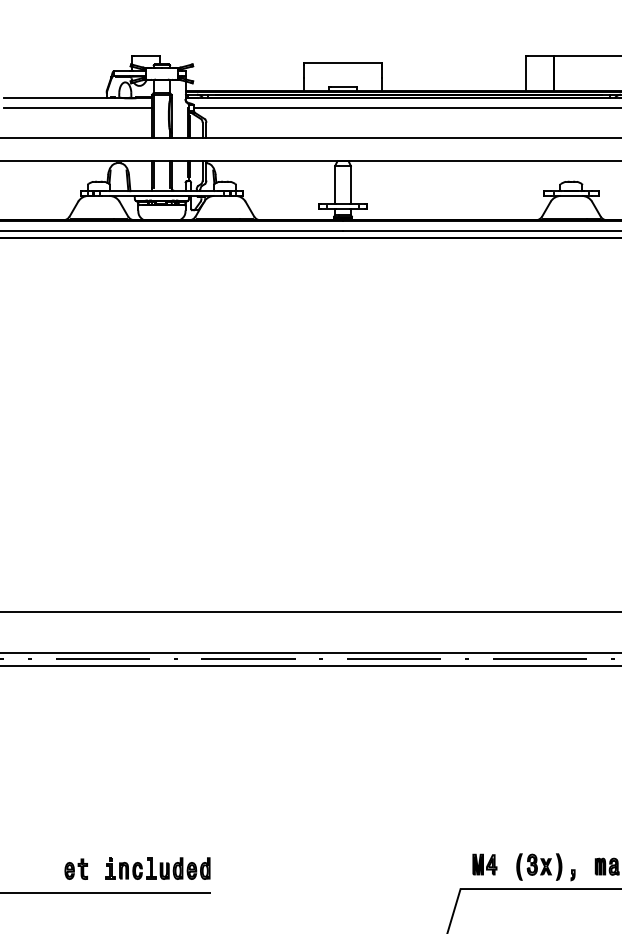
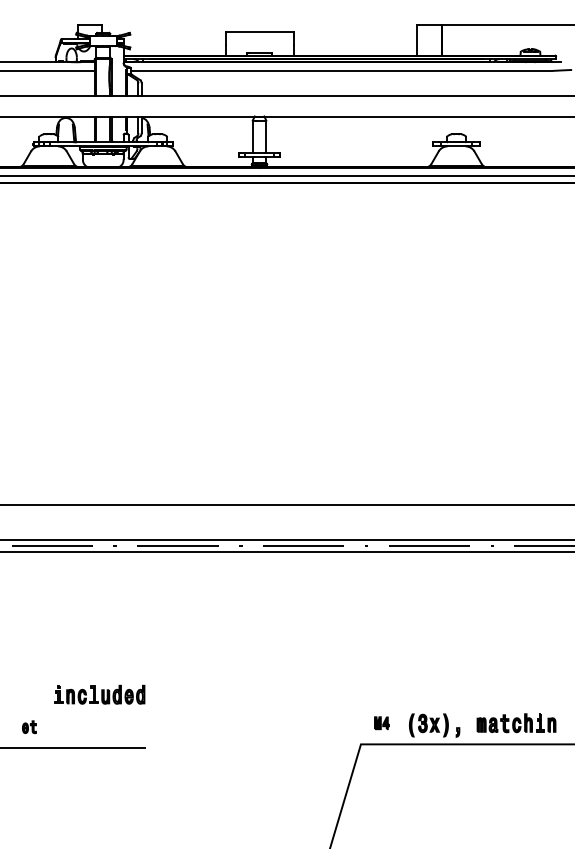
part: (484, 863) -> (381, 722), size x0.7
part: (76, 868) -> (29, 726), size x0.7
part: (157, 868) -> (99, 694), moved

